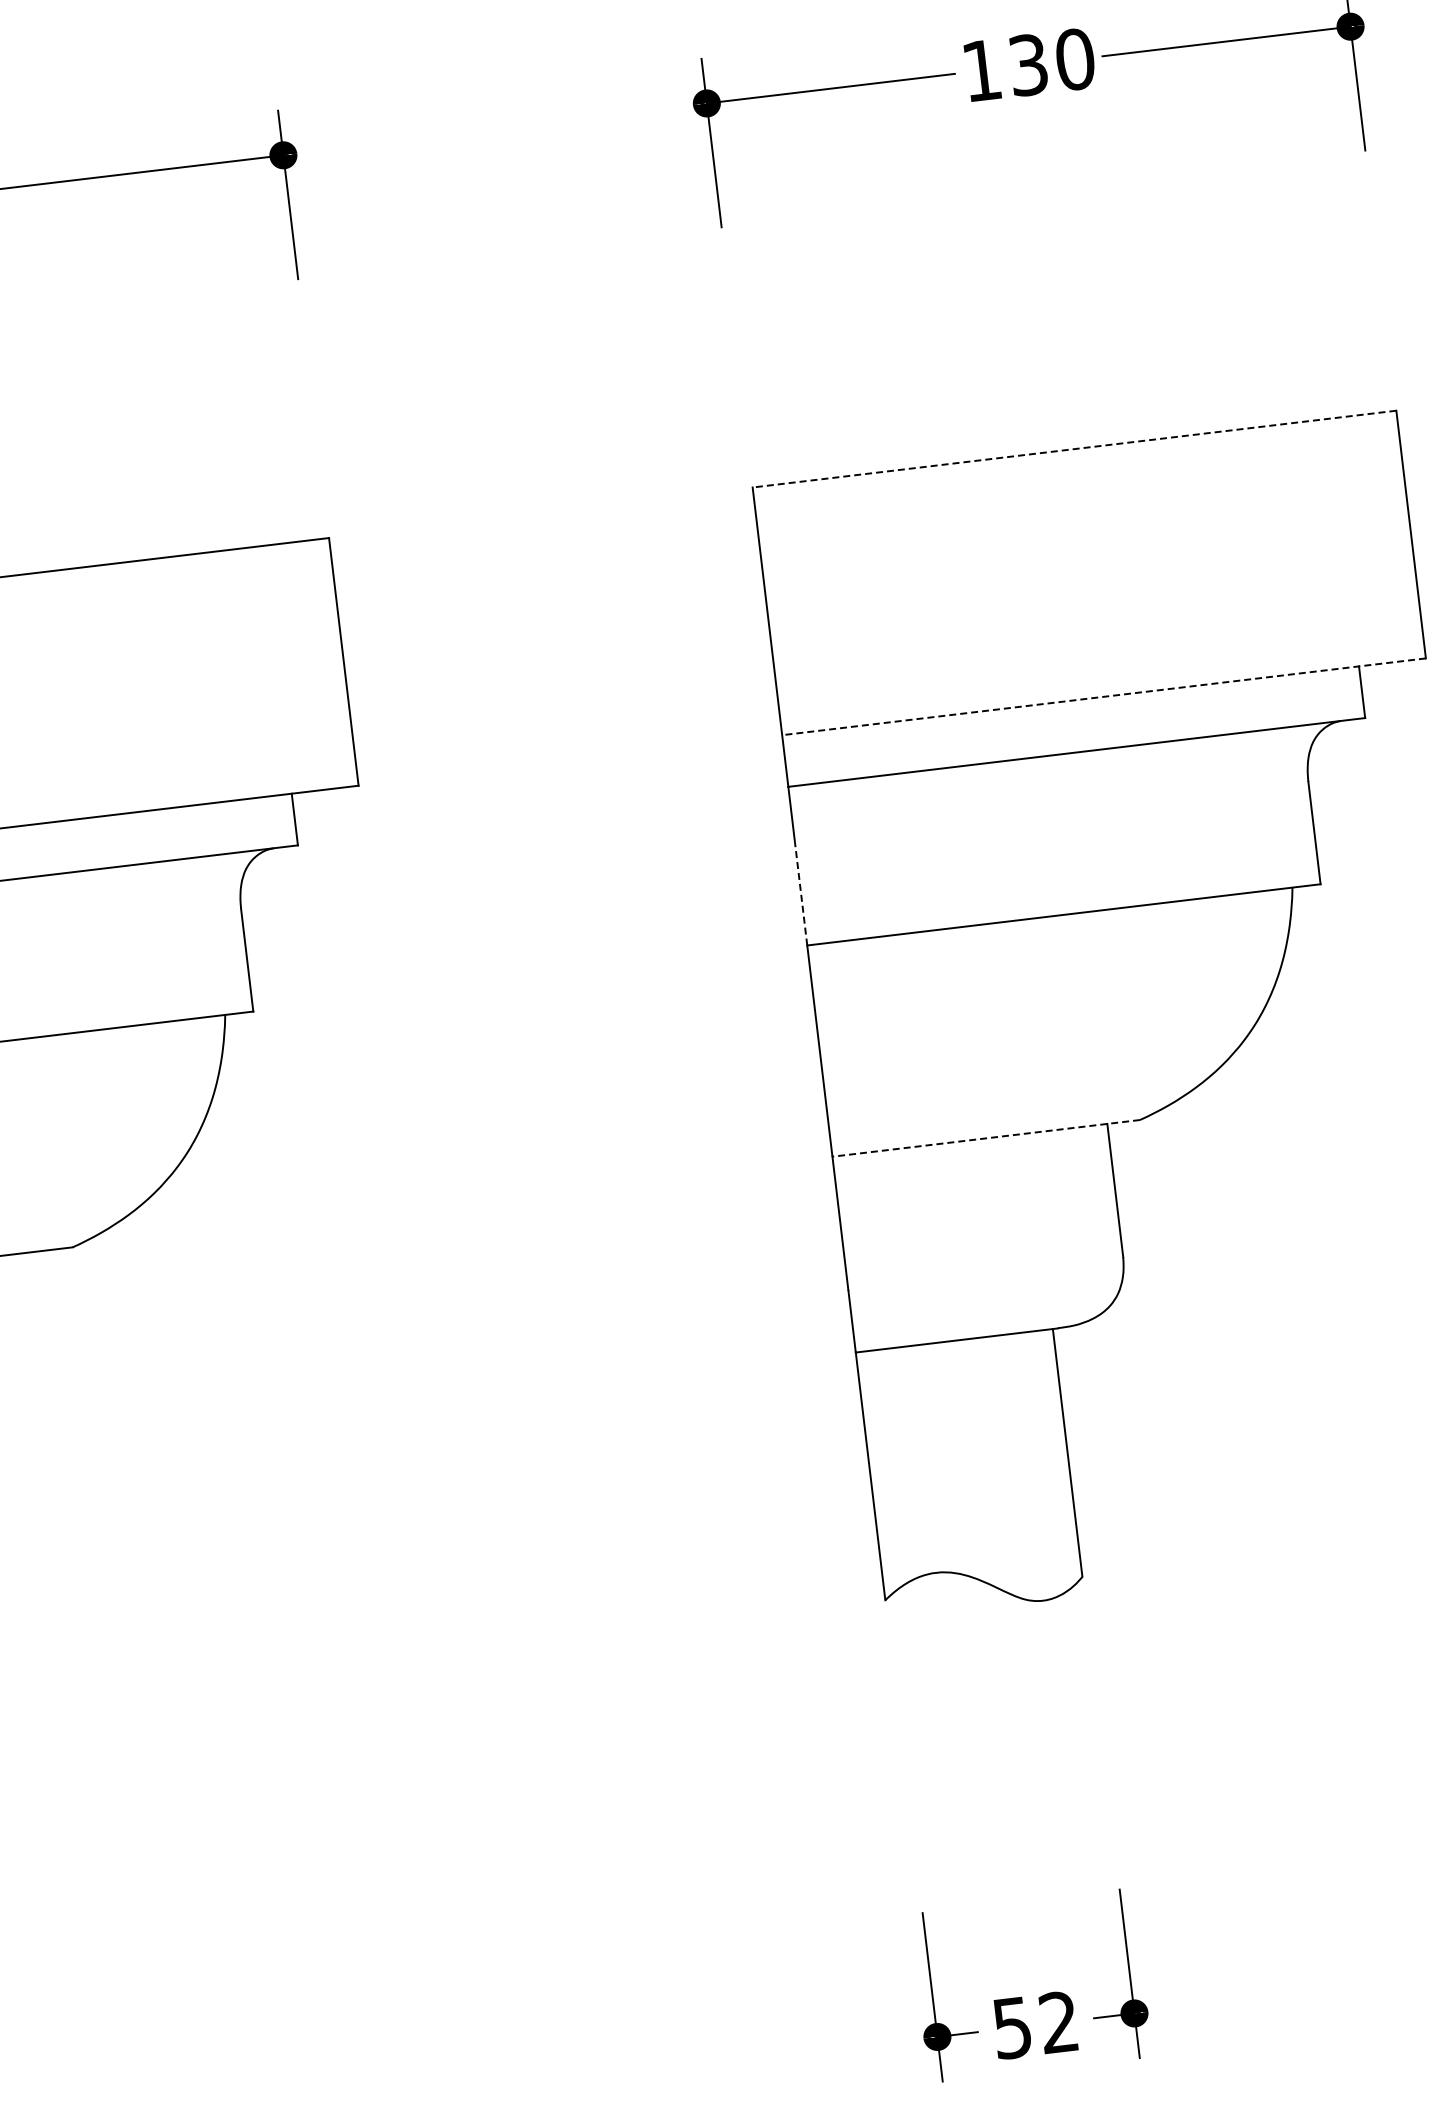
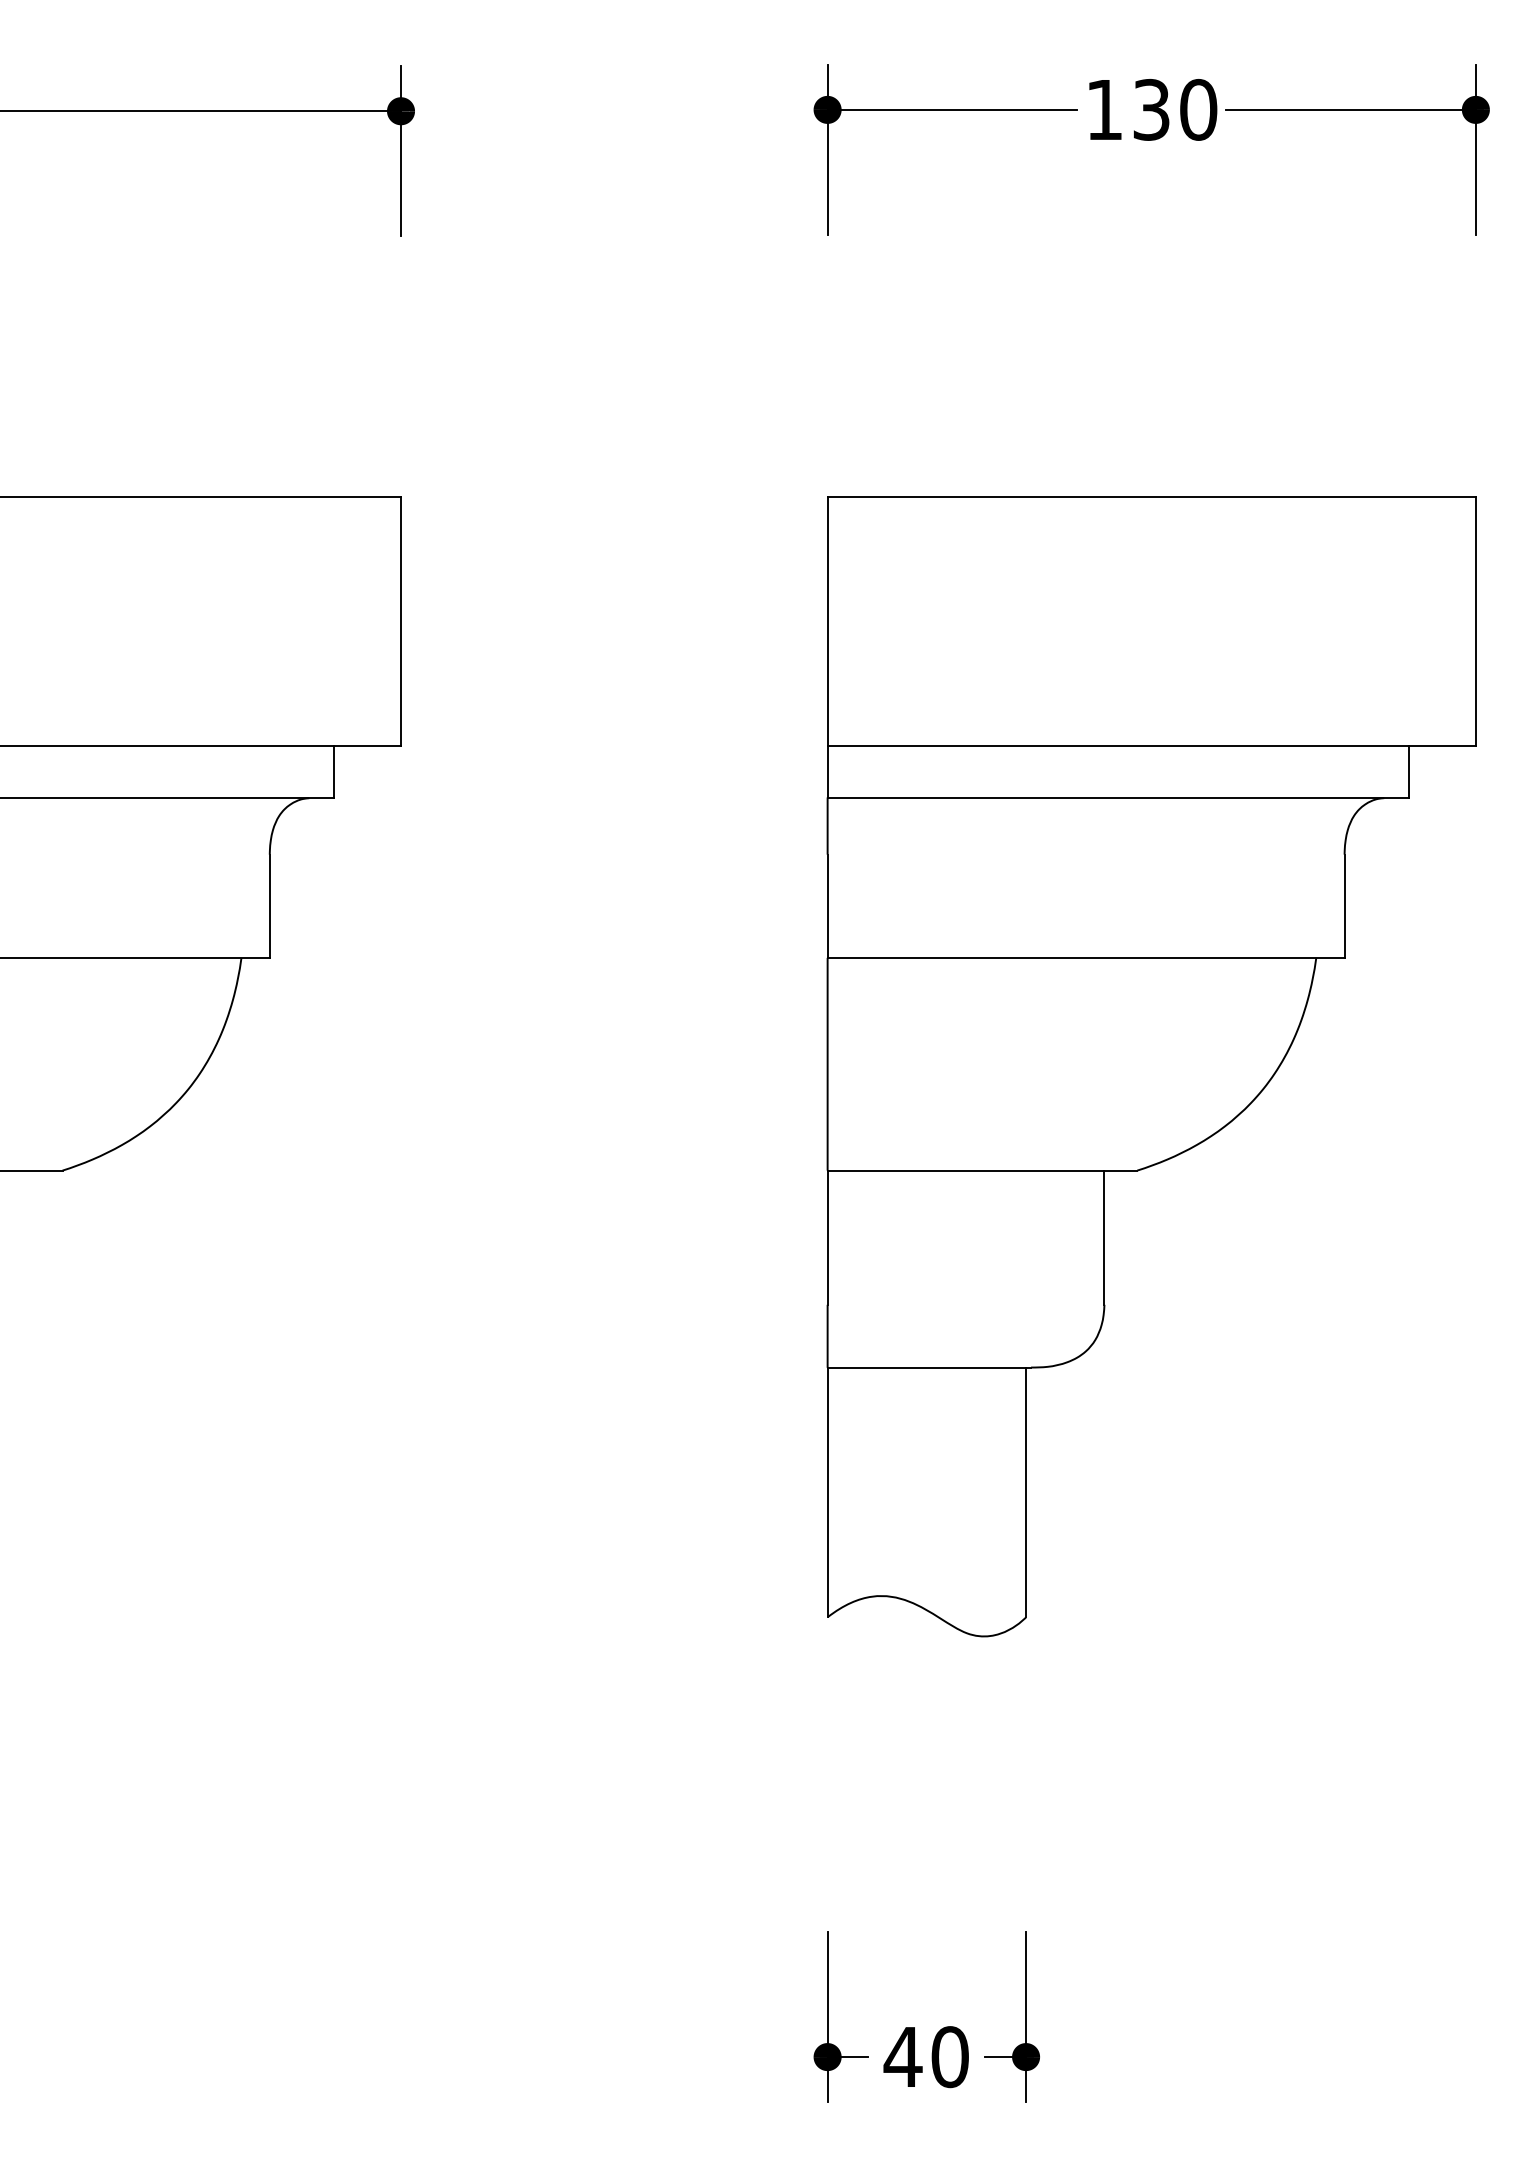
line: (1074, 448) -> (1151, 496), dashed -> solid
line: (1103, 697) -> (1151, 746), dashed -> solid
line: (801, 894) -> (827, 906), dashed -> solid
line: (986, 1138) -> (982, 1170), dashed -> solid
text: (1034, 2025) -> (925, 2057), 52 -> 40

